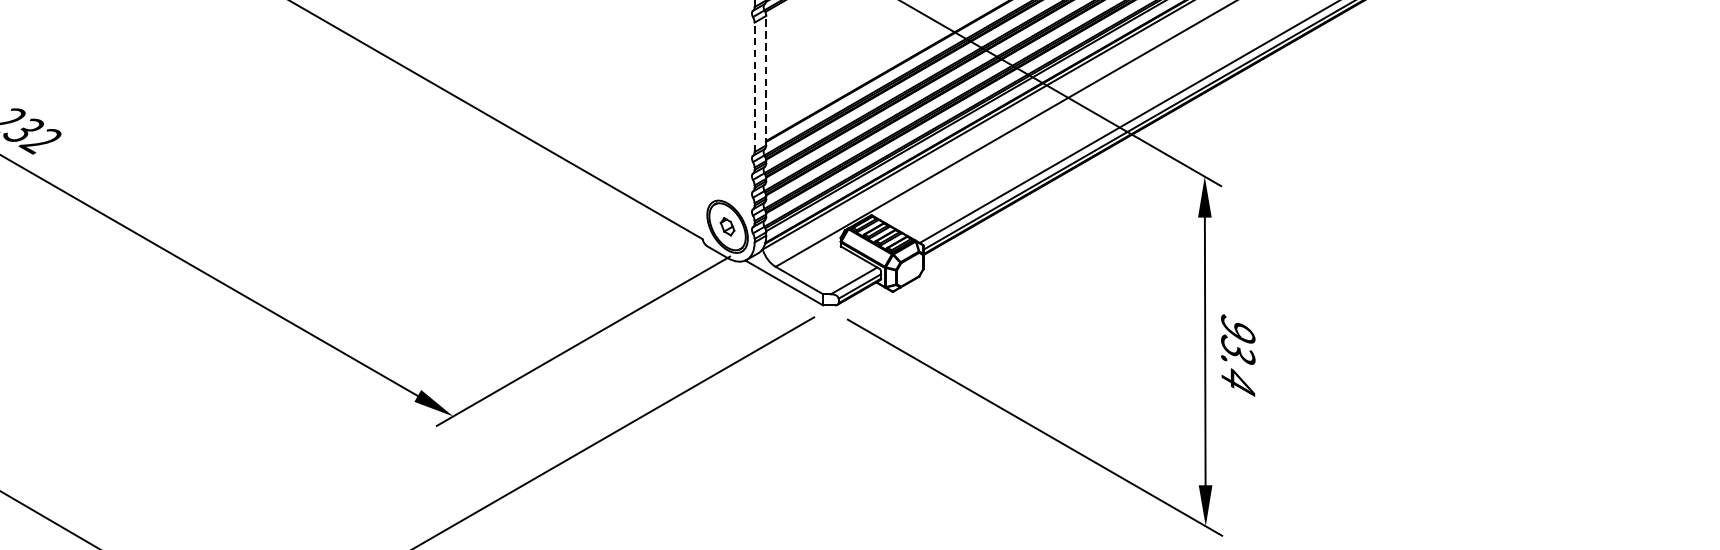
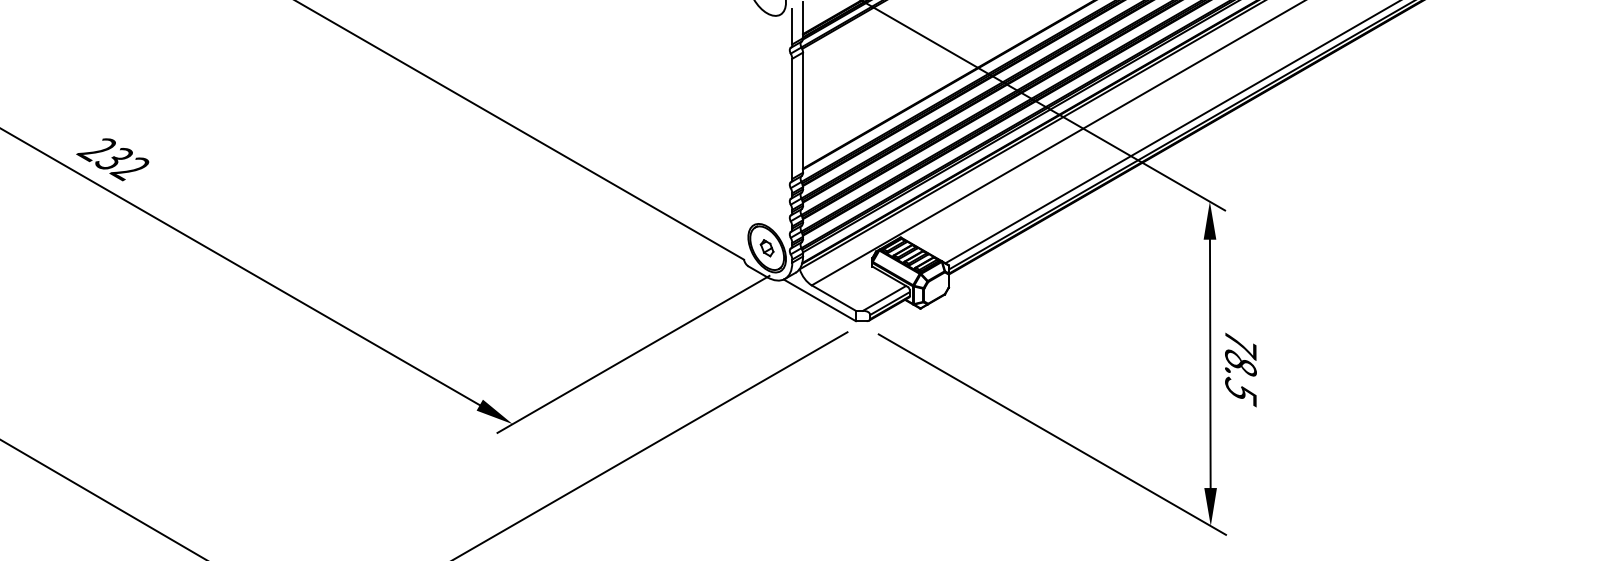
line: (766, 80) -> (803, 112), dashed -> solid
line: (754, 86) -> (792, 118), dashed -> solid
text: (1237, 356) -> (1240, 368), 93.4 -> 78.5

